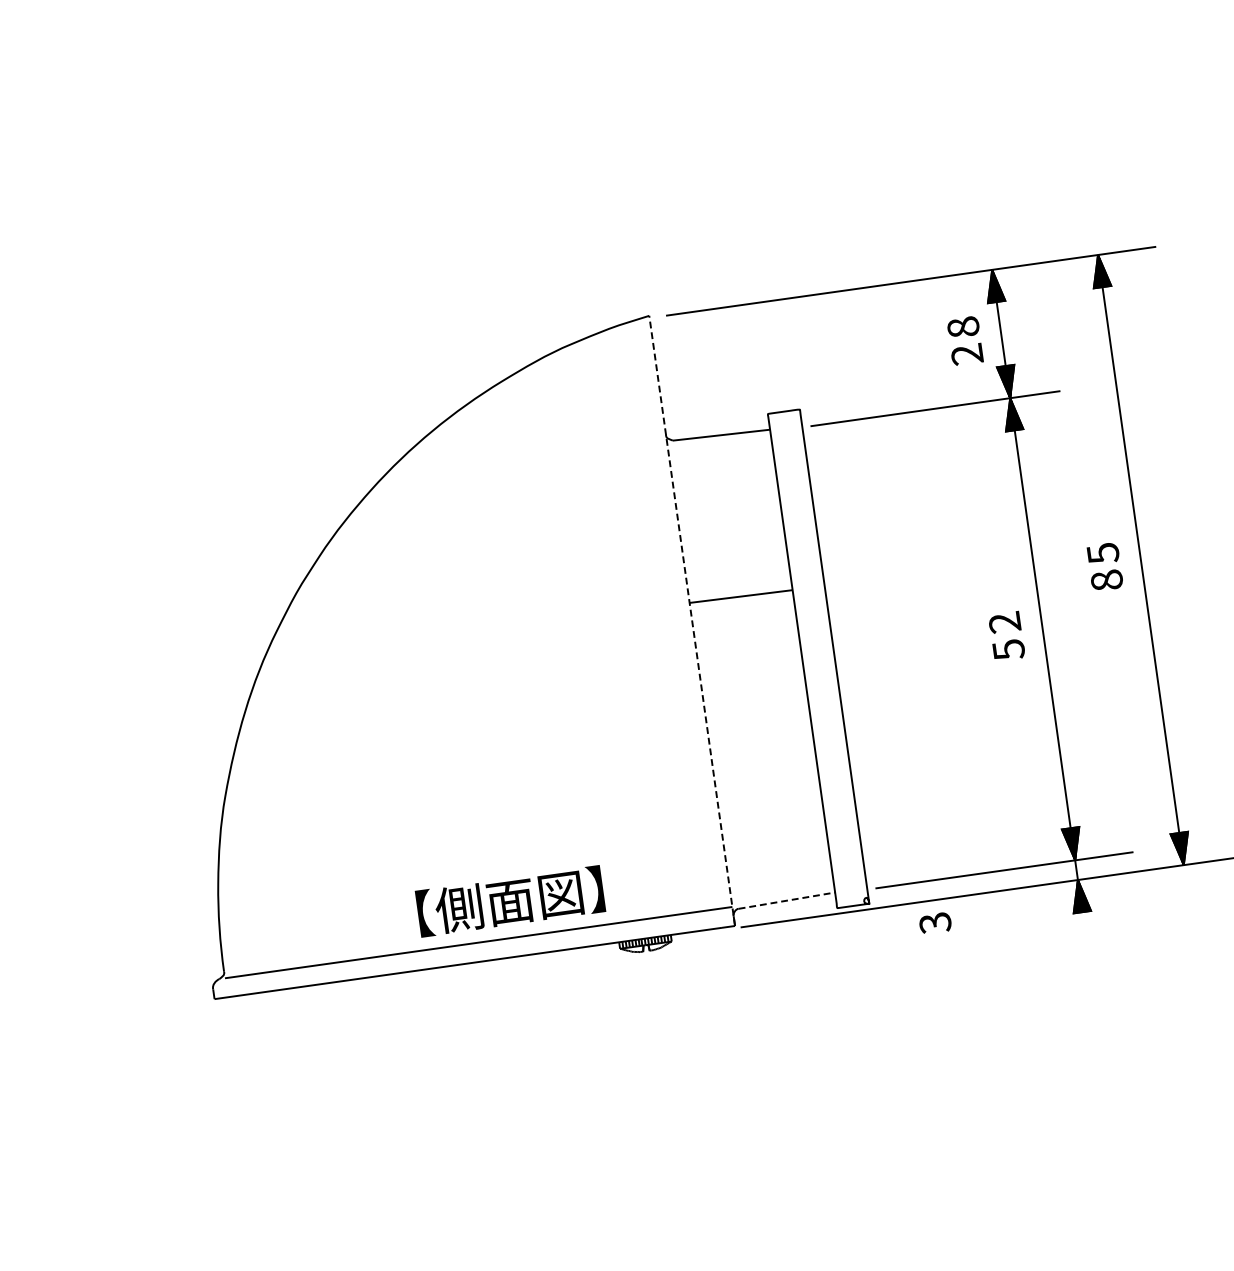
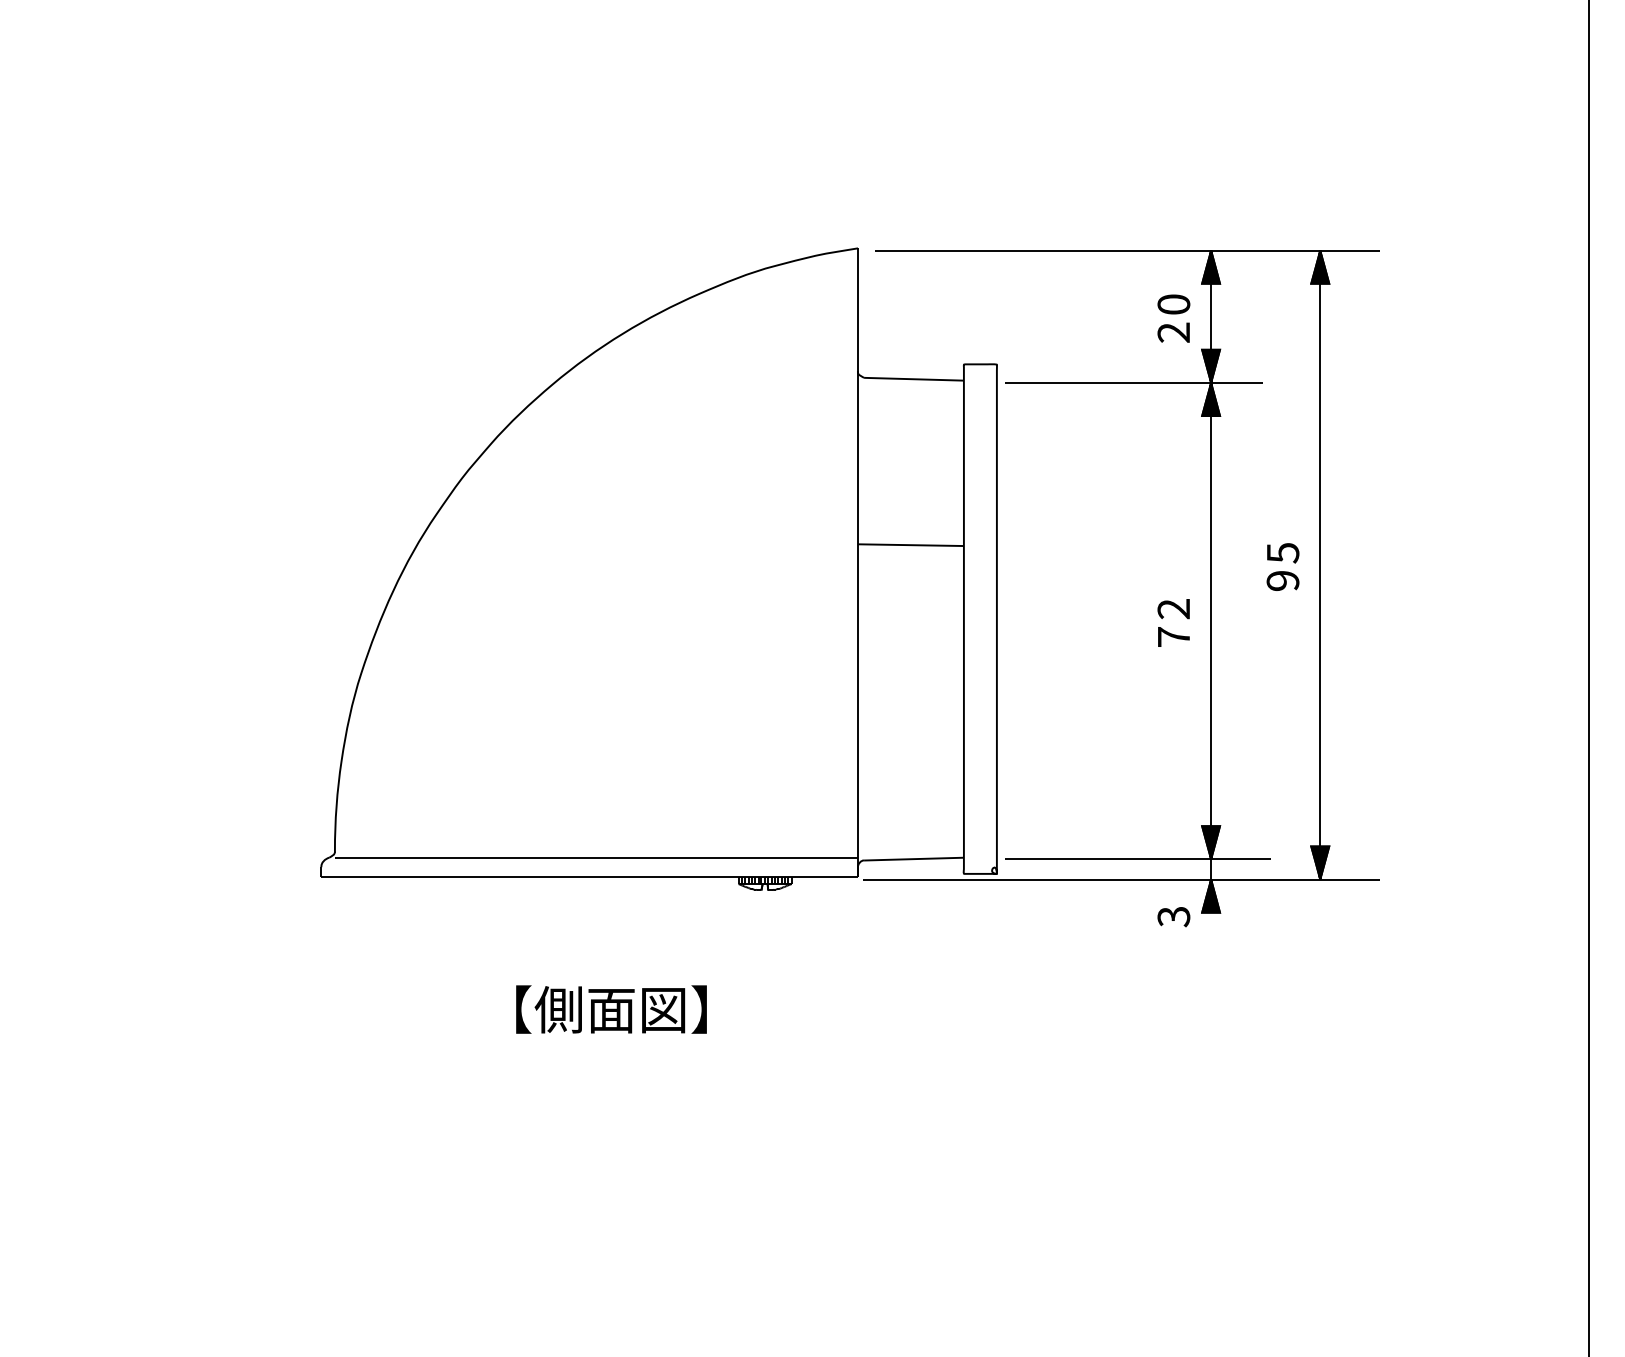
text: (963, 327) -> (1173, 304), 8 -> 0
text: (1106, 580) -> (1282, 580), 8 -> 9
line: (691, 620) -> (857, 562), dashed -> solid
text: (1009, 650) -> (1174, 637), 5 -> 7
line: (787, 900) -> (914, 859), dashed -> solid
part: (510, 901) -> (611, 1009), moved
text: (935, 923) -> (1173, 917), moved

